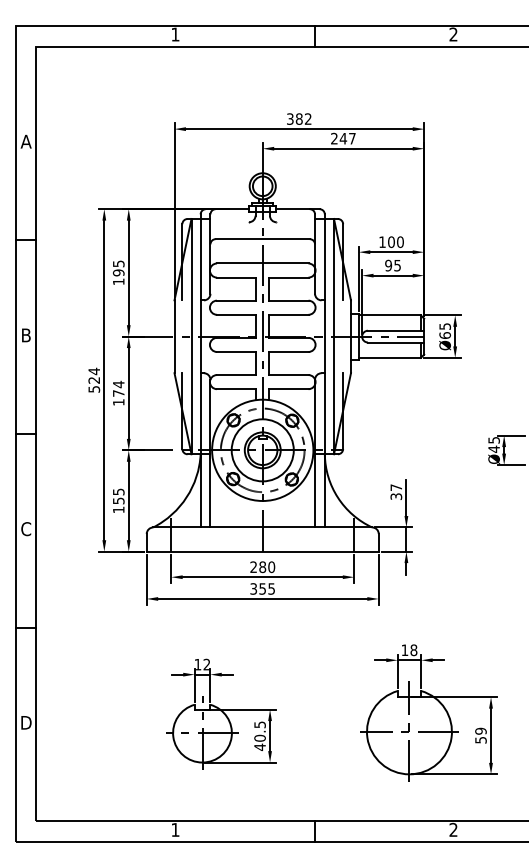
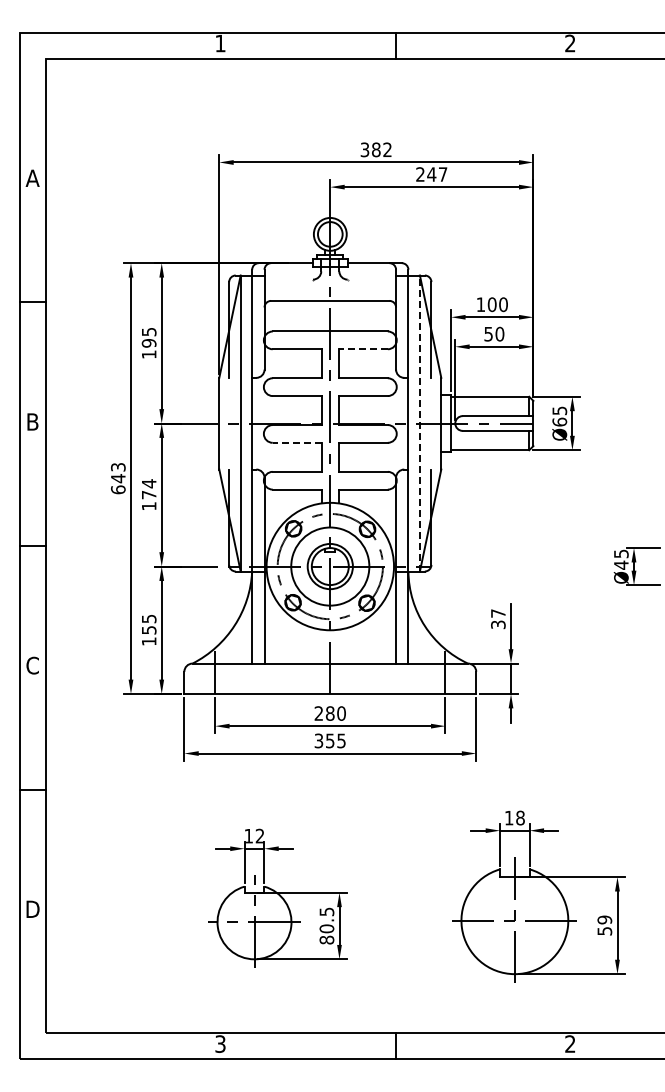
text: (393, 265) -> (494, 333), 95 -> 50
line: (289, 277) -> (363, 349), solid -> dashed
line: (333, 336) -> (419, 423), solid -> dashed
line: (236, 351) -> (297, 442), solid -> dashed
text: (94, 380) -> (118, 478), 524 -> 643
text: (259, 746) -> (326, 939), 40.5 -> 80.5
text: (175, 829) -> (220, 1043), 1 -> 3

